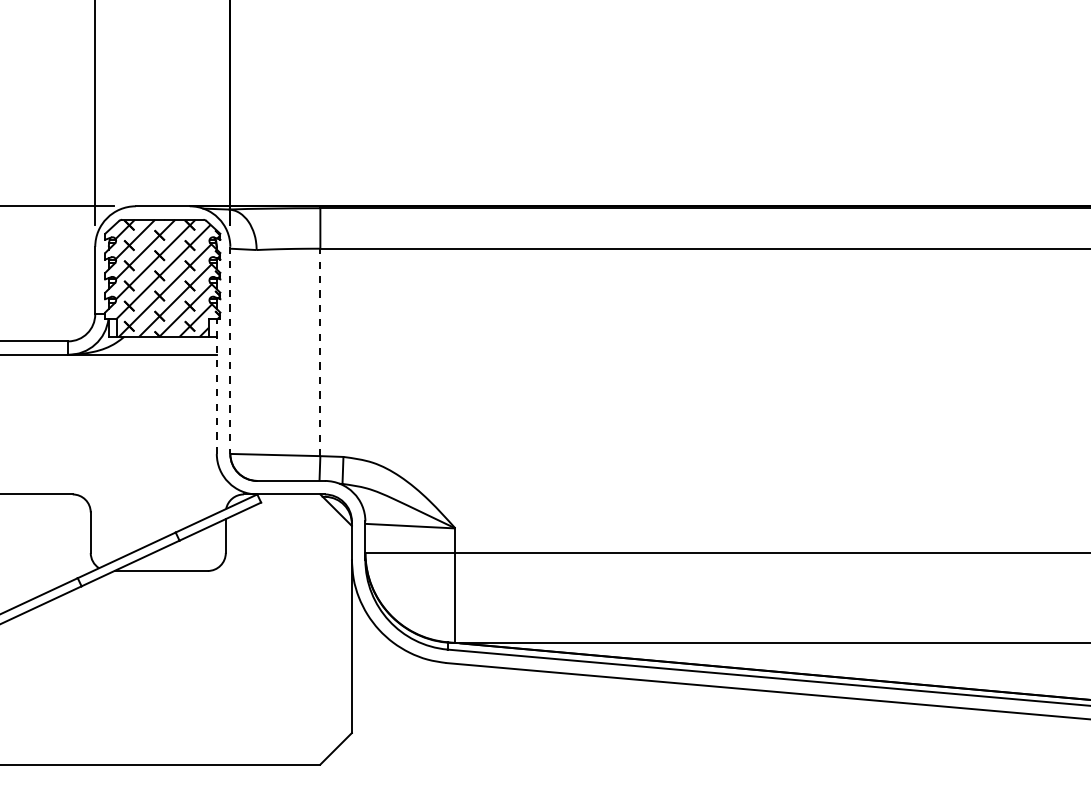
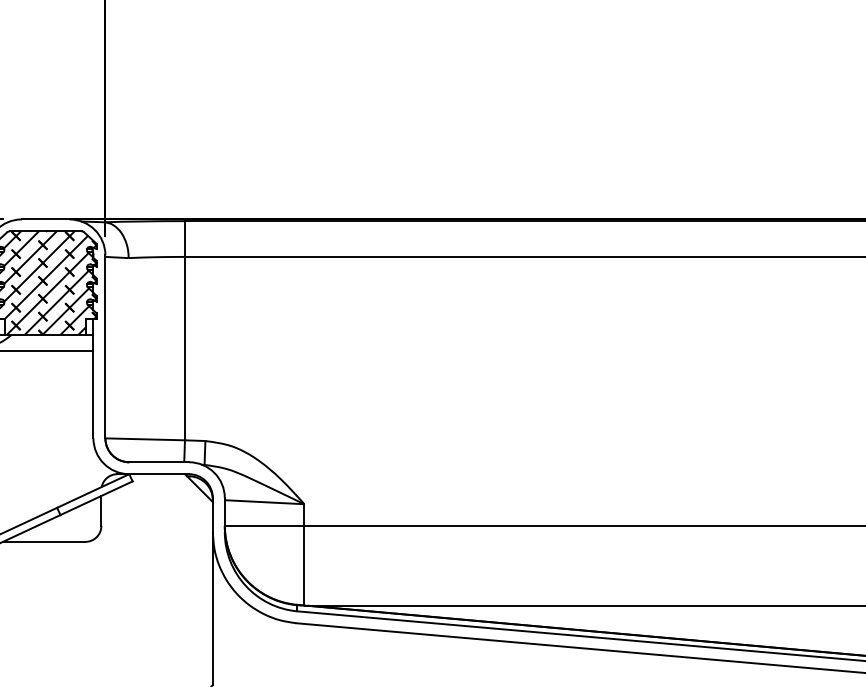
line: (230, 350) -> (105, 346), dashed -> solid
line: (320, 352) -> (185, 348), dashed -> solid
line: (216, 386) -> (93, 378), dashed -> solid

